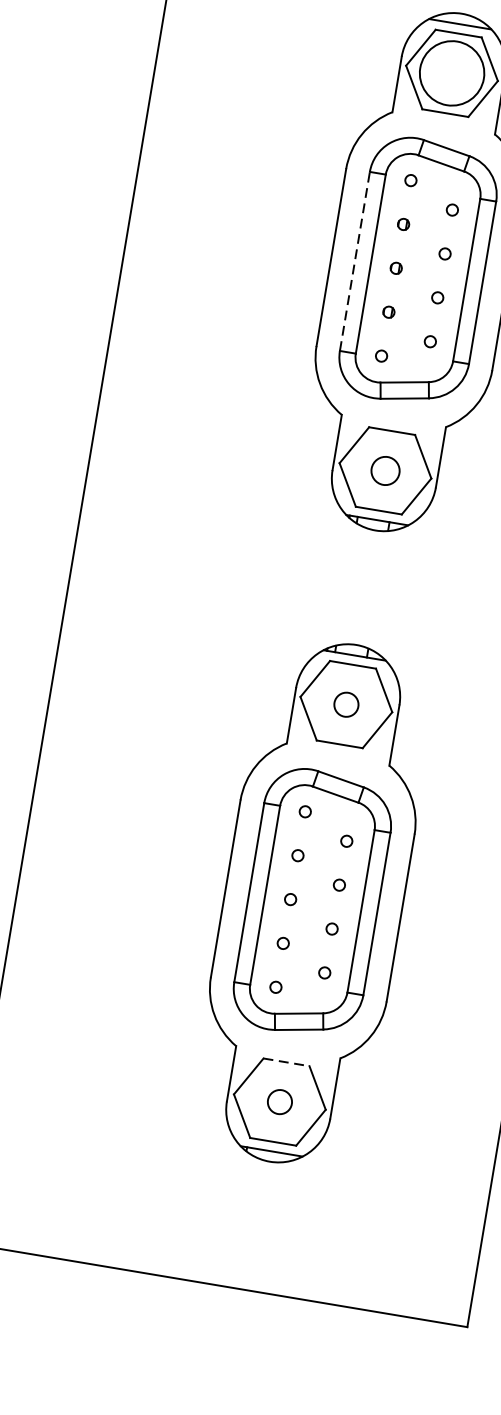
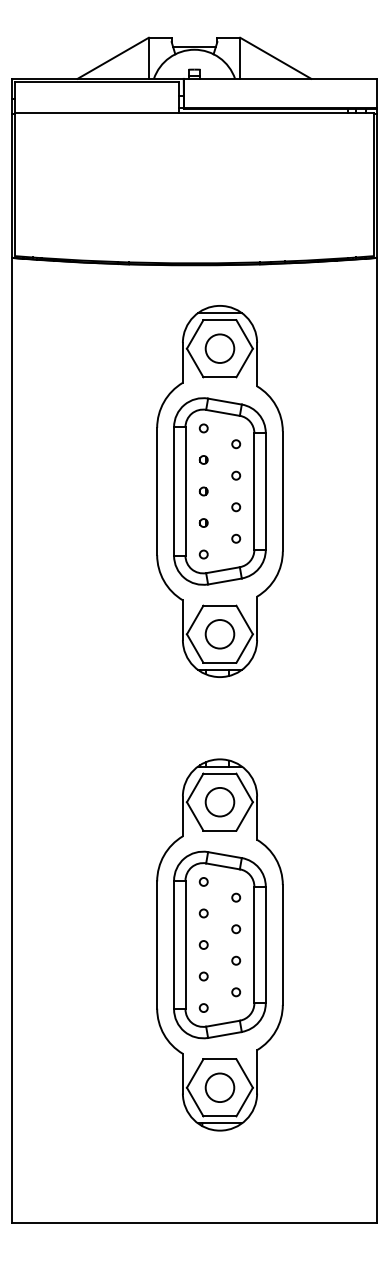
circle: (451, 72) -> (219, 348), size x0.62
line: (355, 261) -> (174, 491), dashed -> solid
circle: (384, 471) -> (219, 634), size x1.43
circle: (345, 704) -> (219, 802), size x1.67
line: (285, 1062) -> (219, 1059), dashed -> solid
circle: (279, 1101) -> (219, 1087), size x1.67

